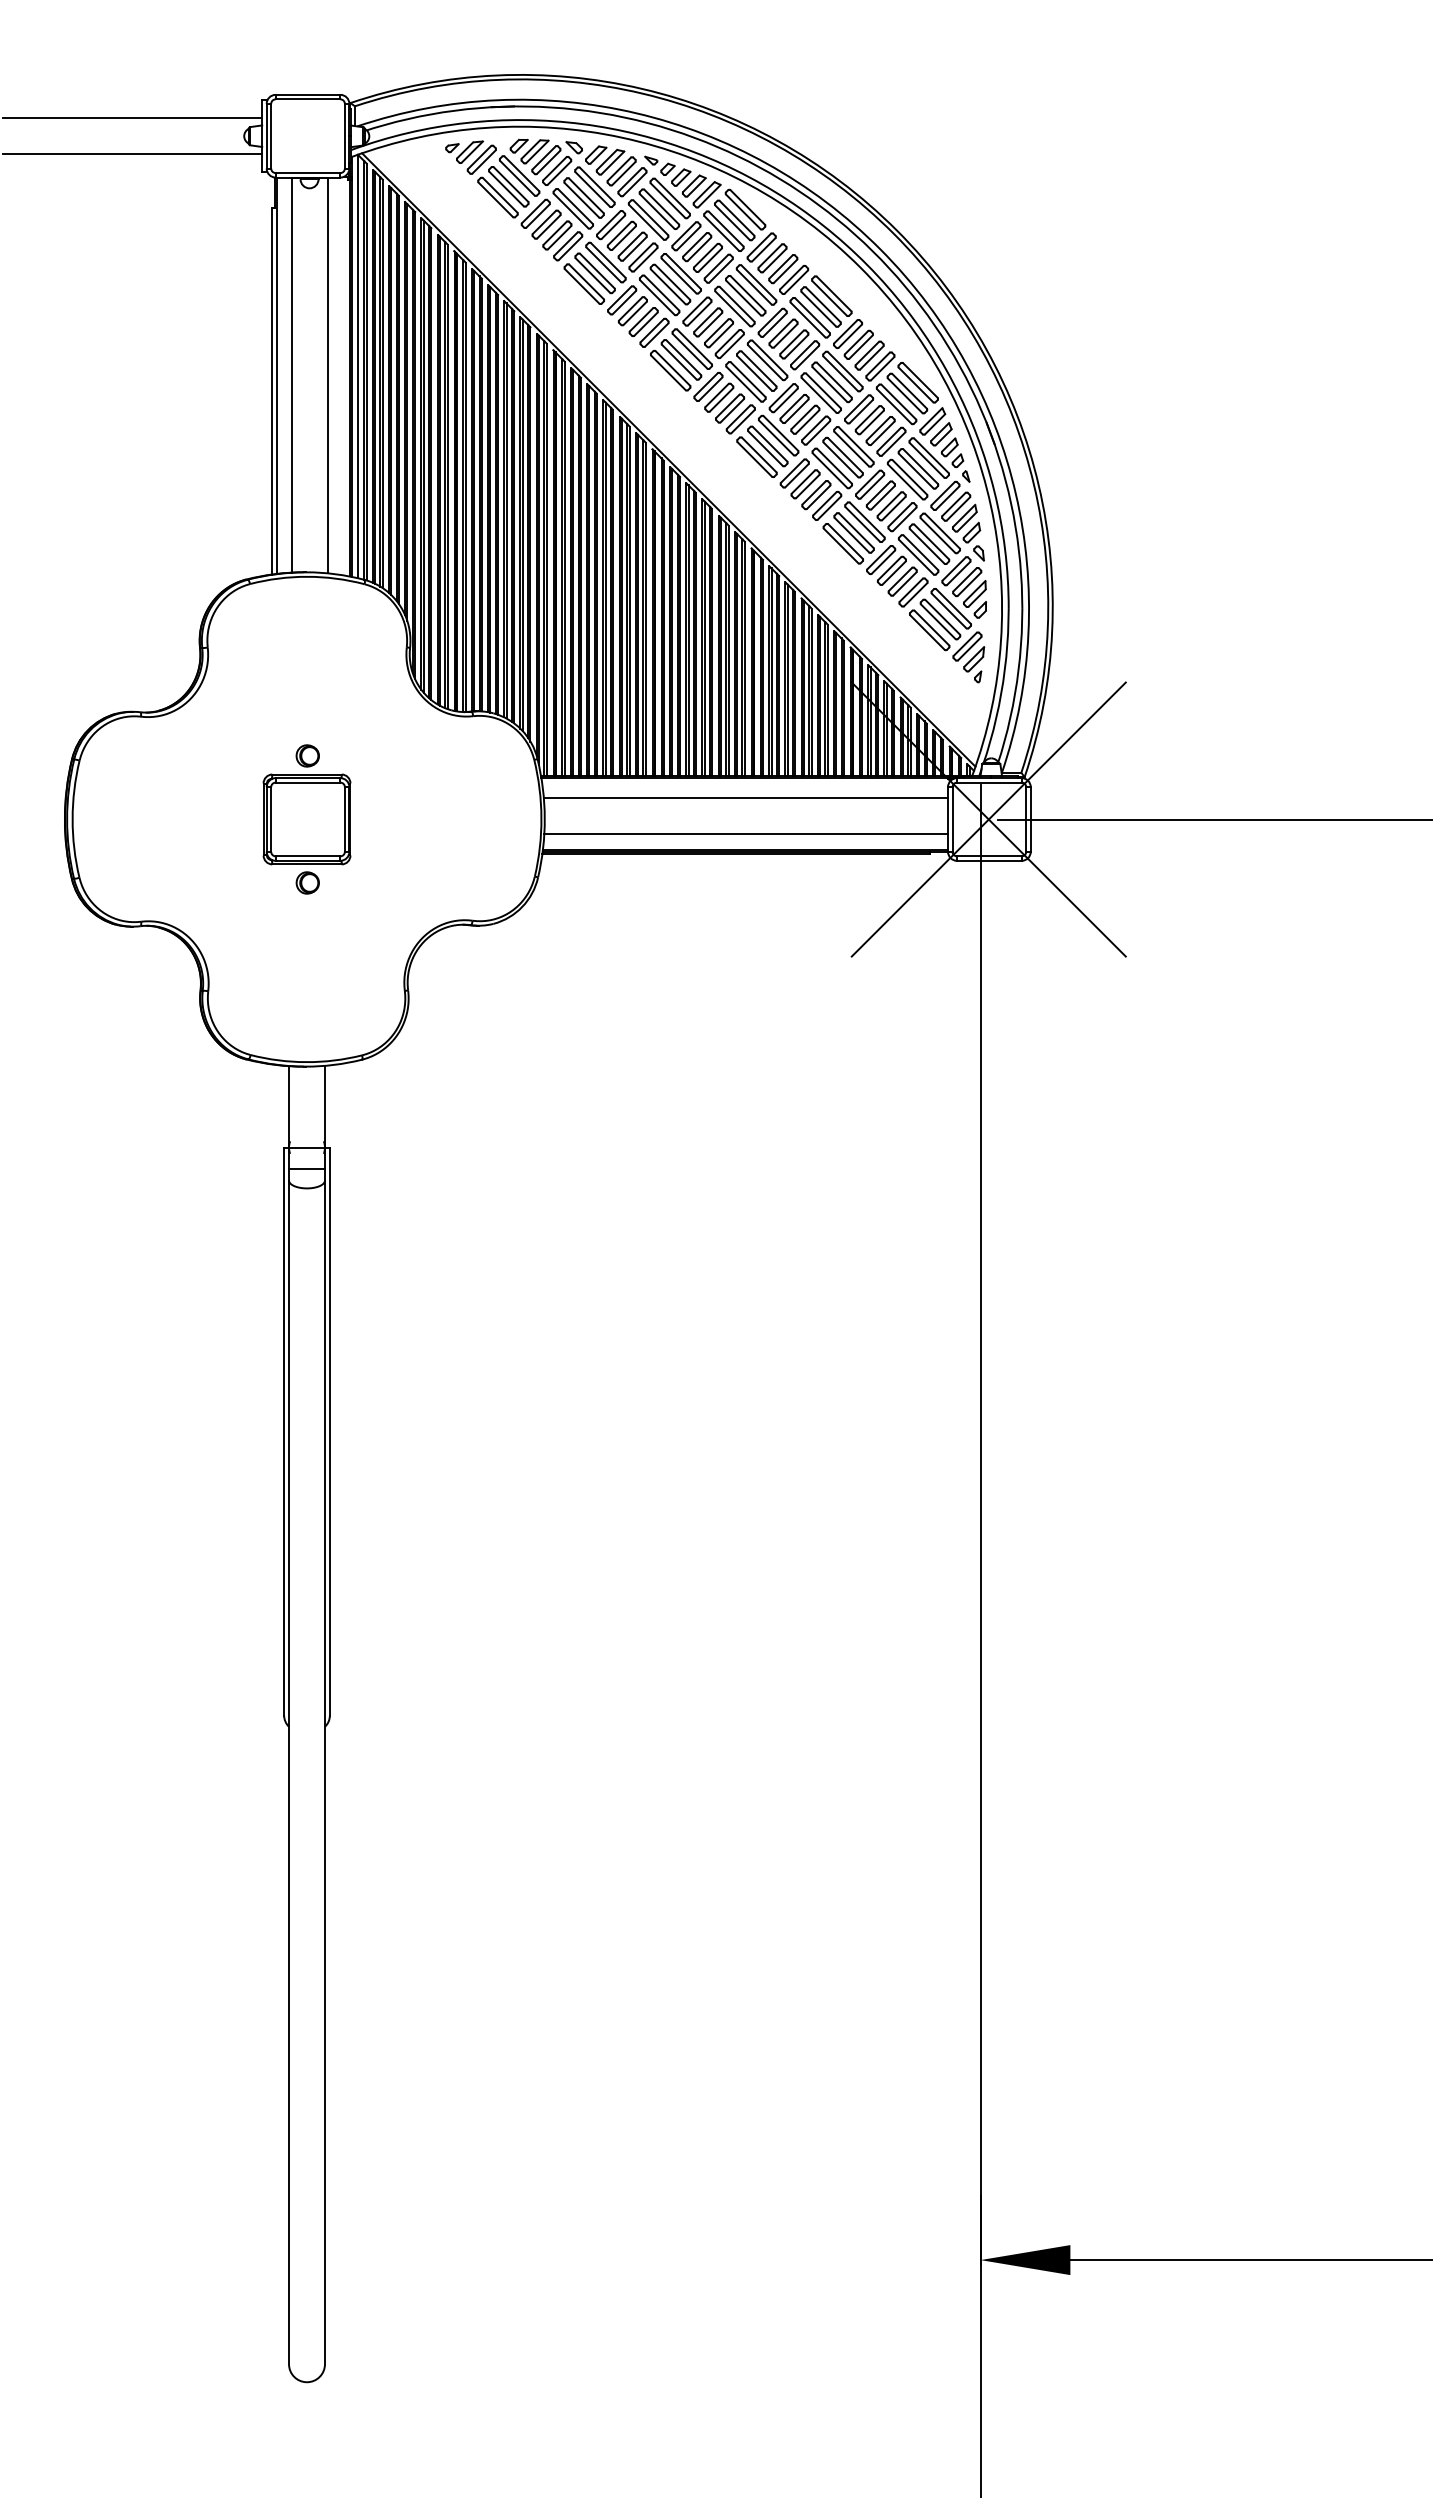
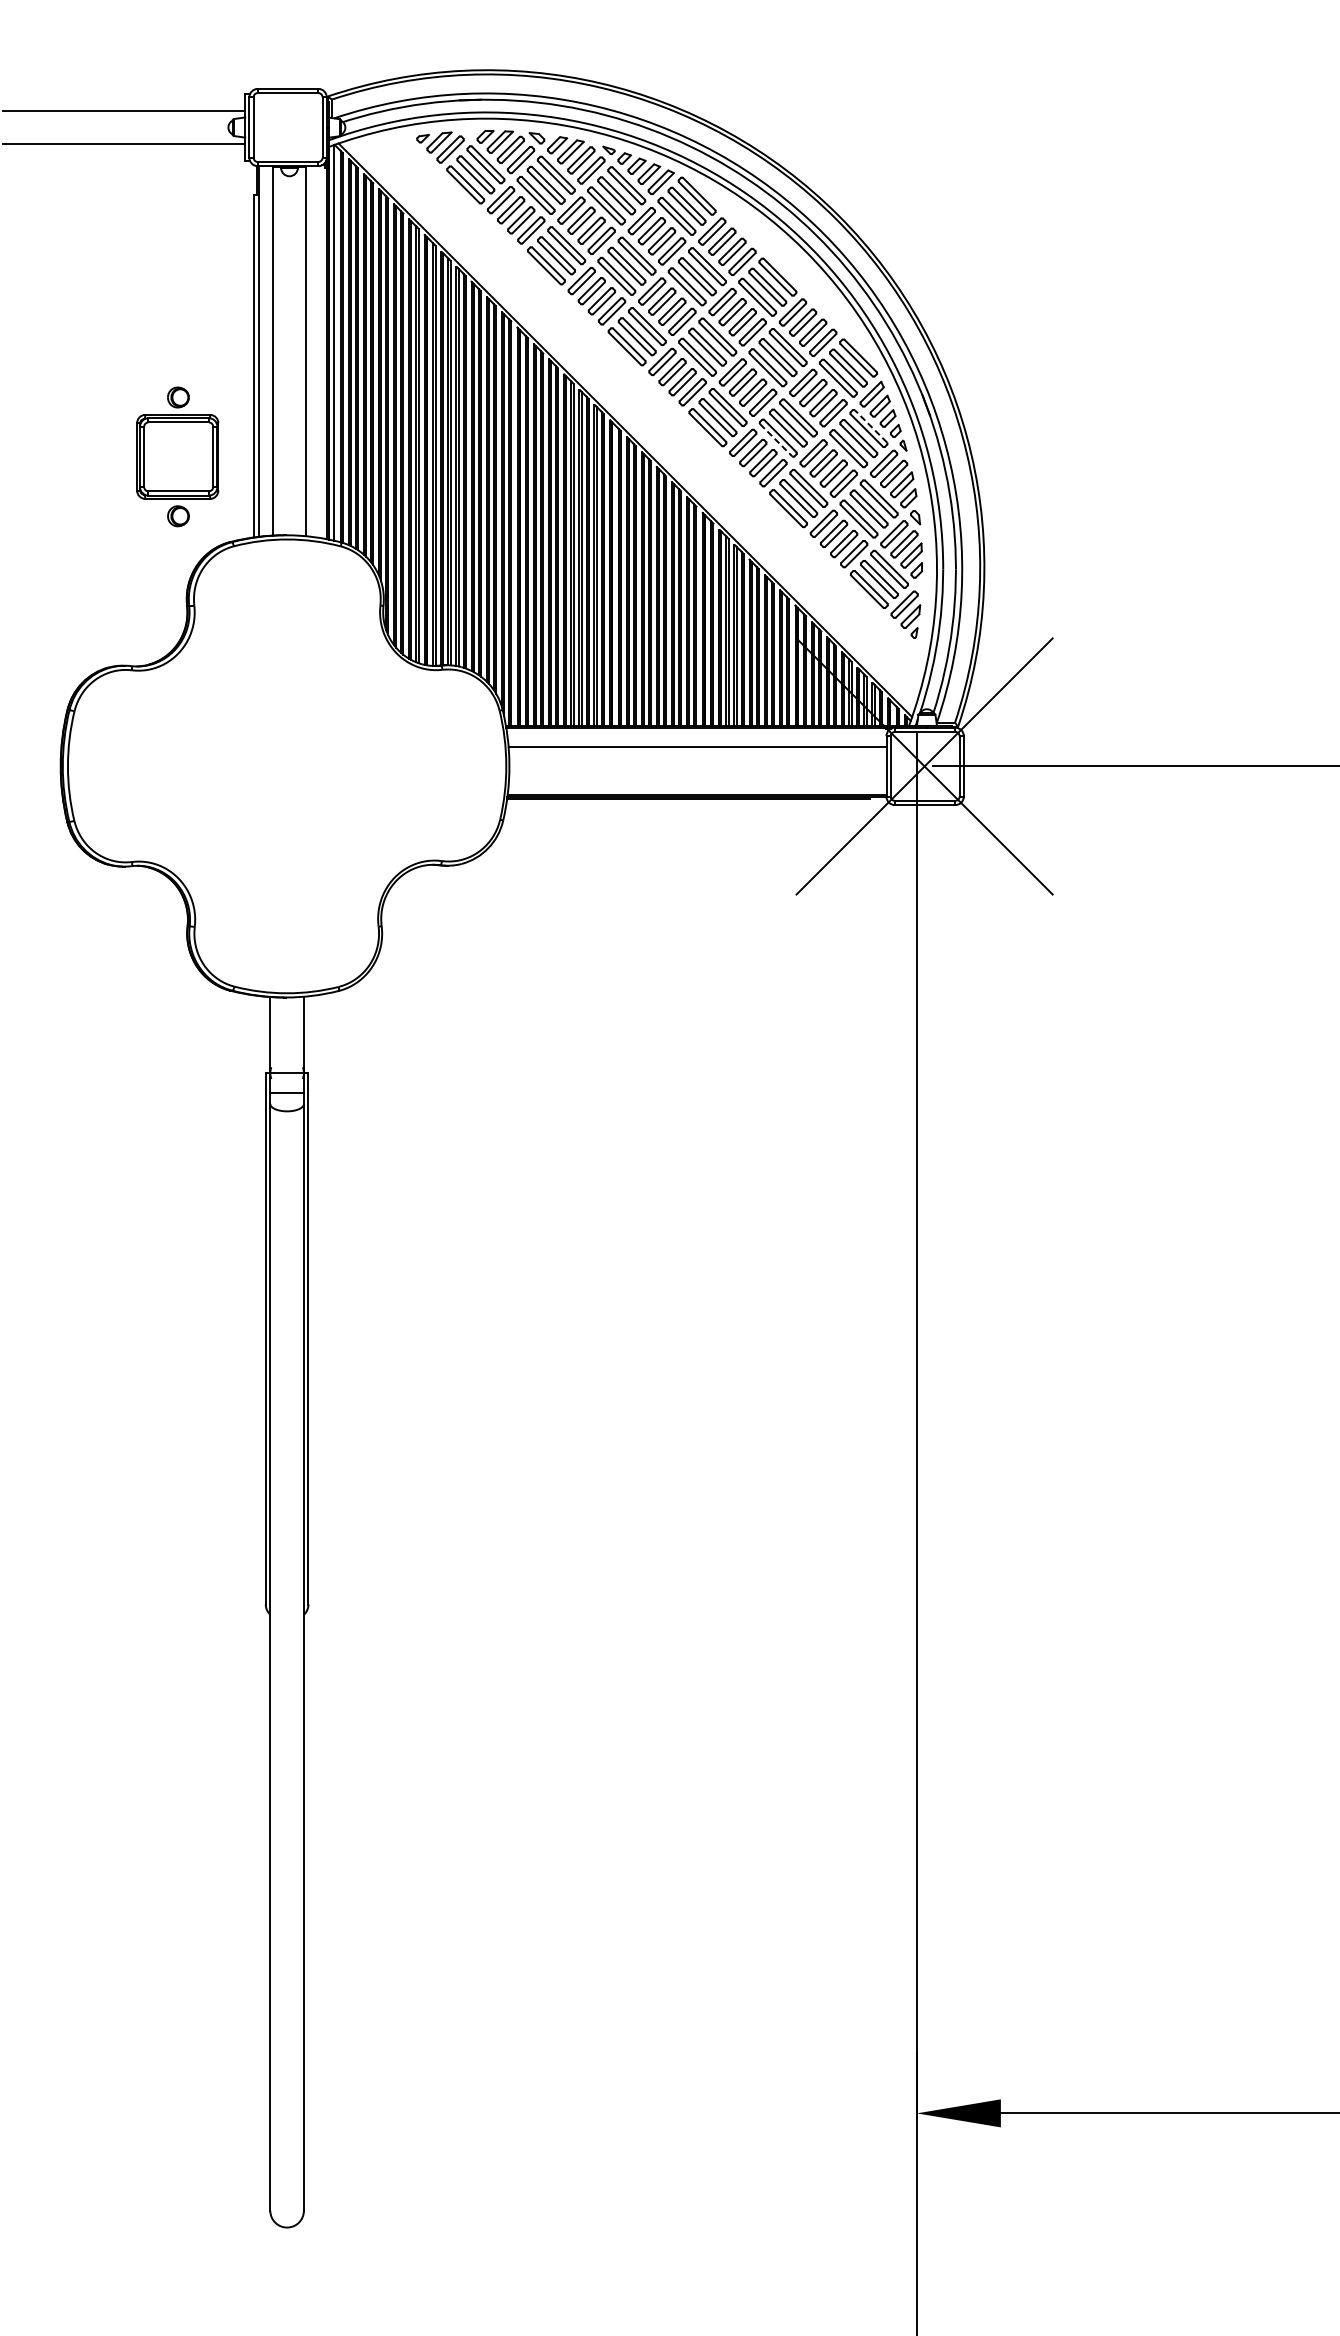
line: (931, 455) -> (871, 426), solid -> dashed
line: (830, 471) -> (776, 441), solid -> dashed
part: (306, 819) -> (177, 456), moved
line: (746, 834) -> (698, 780), removed

